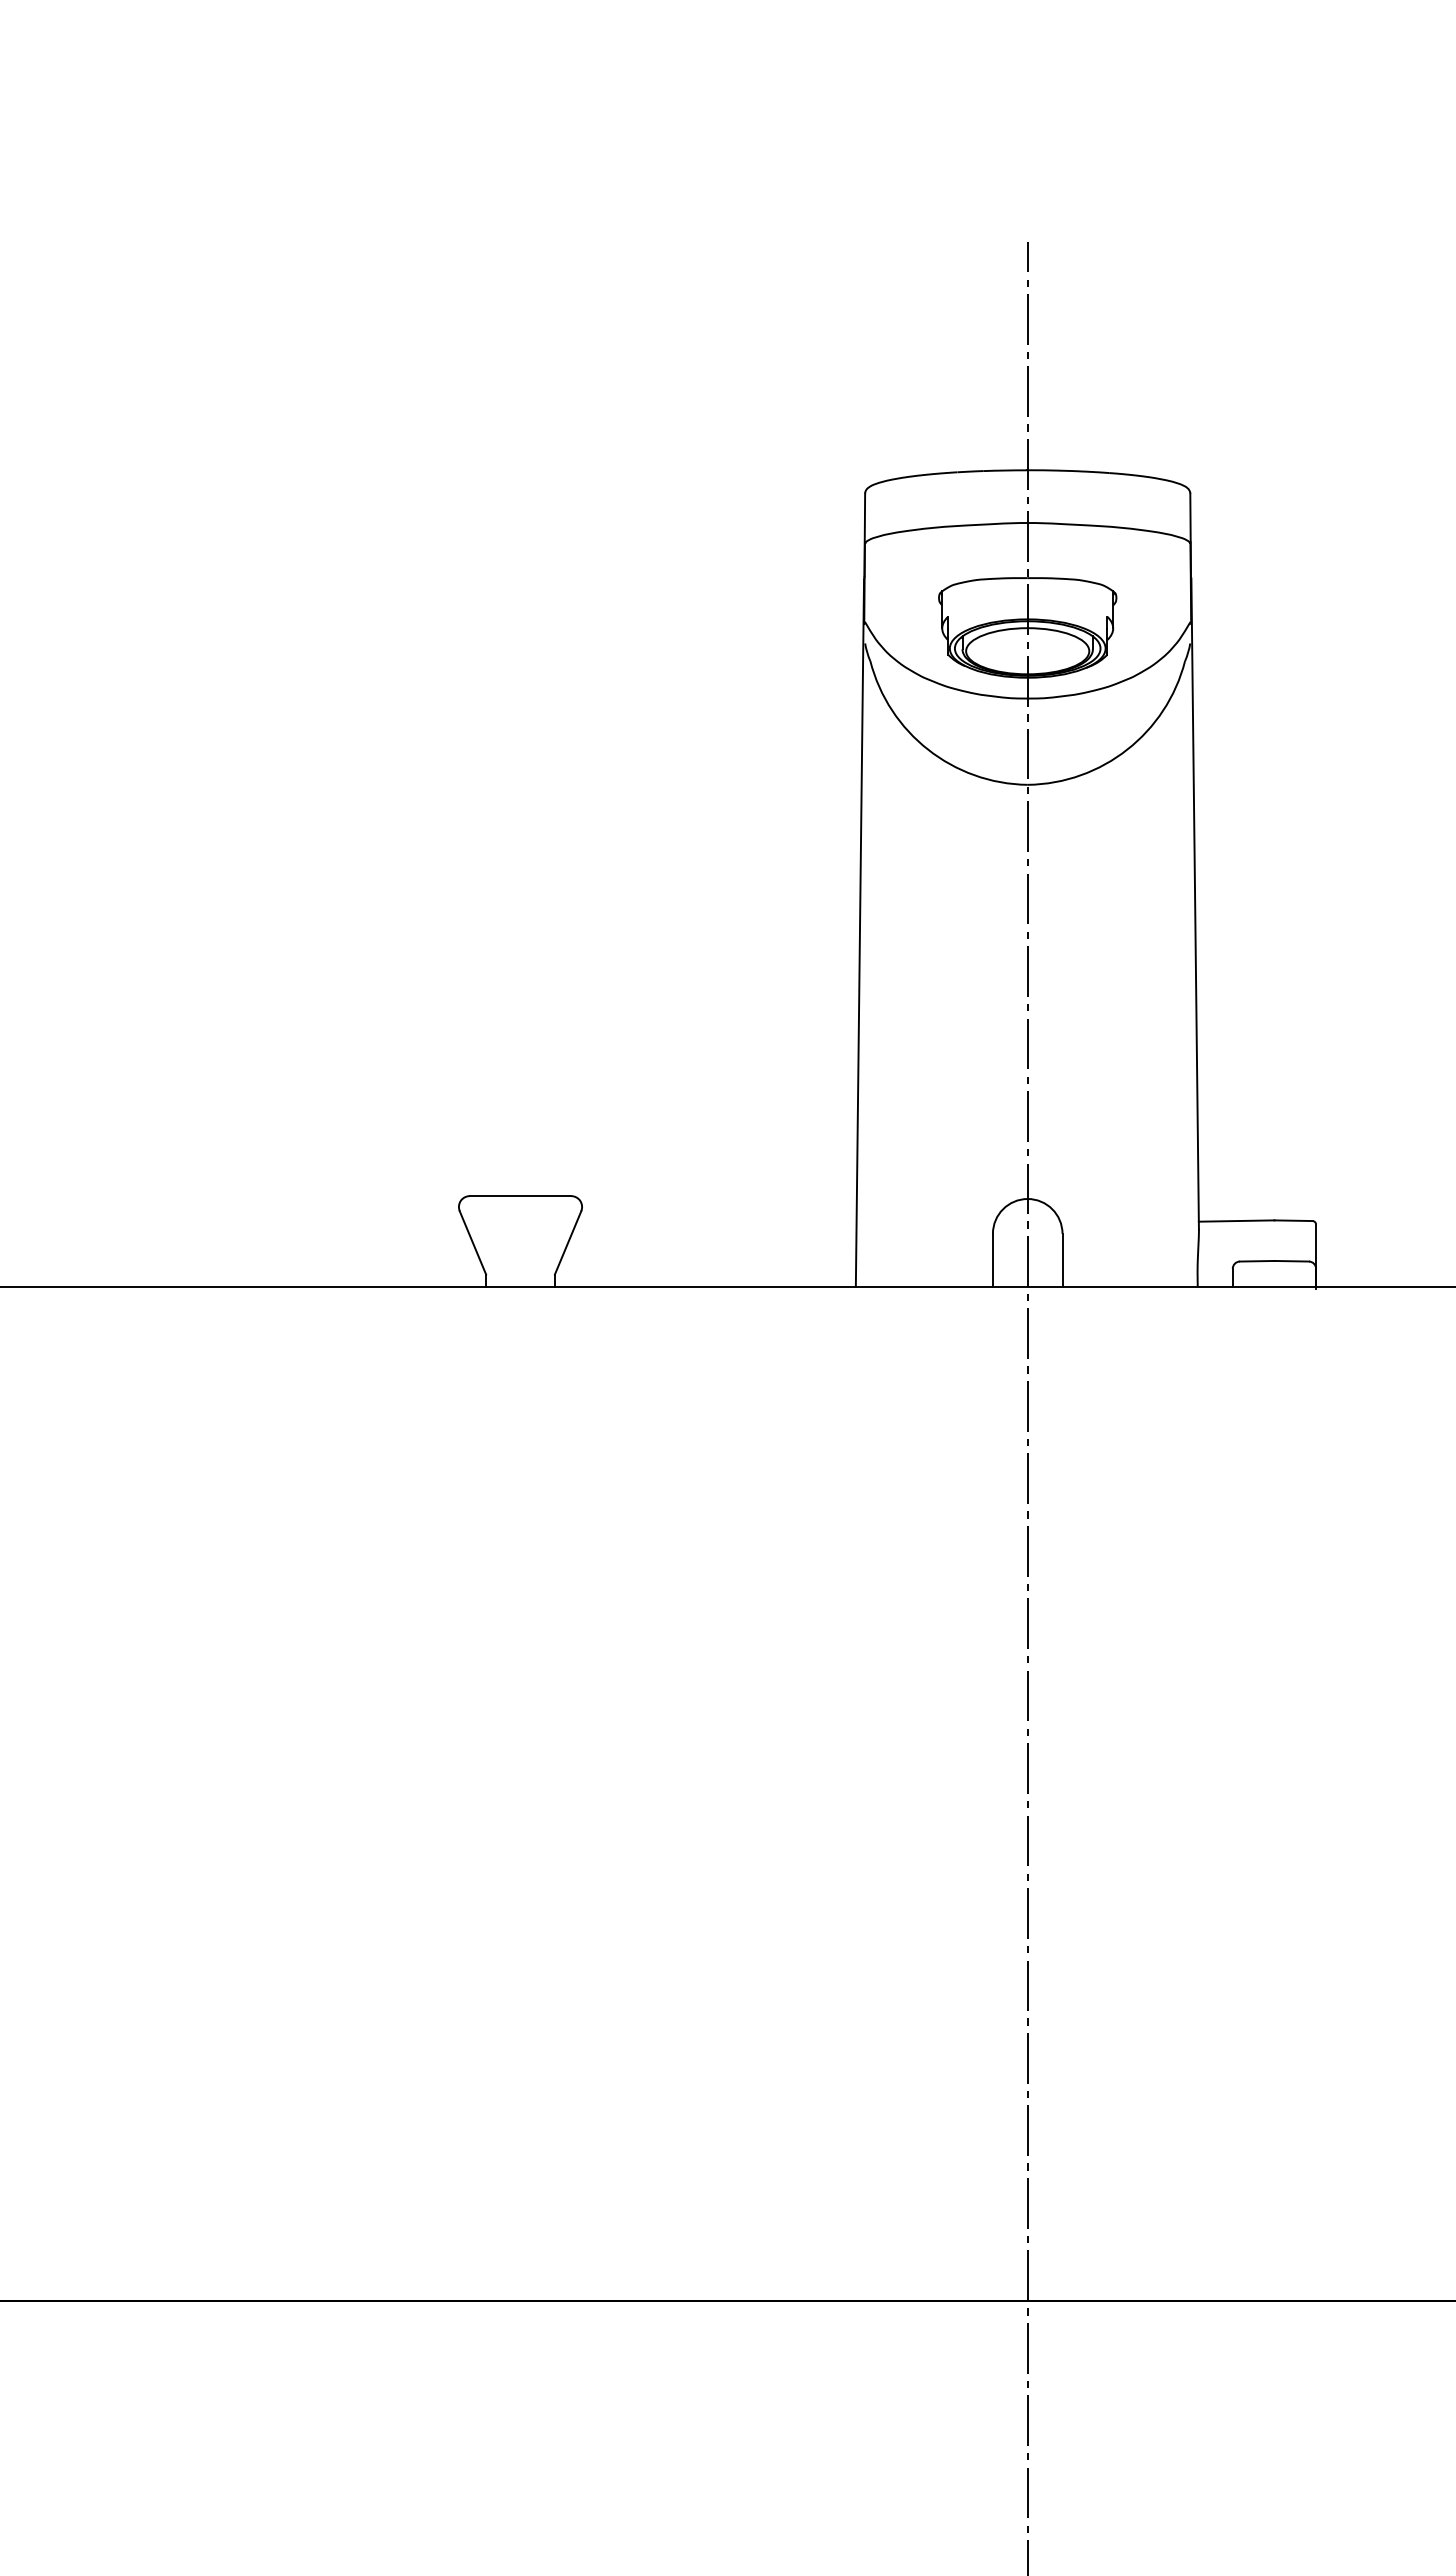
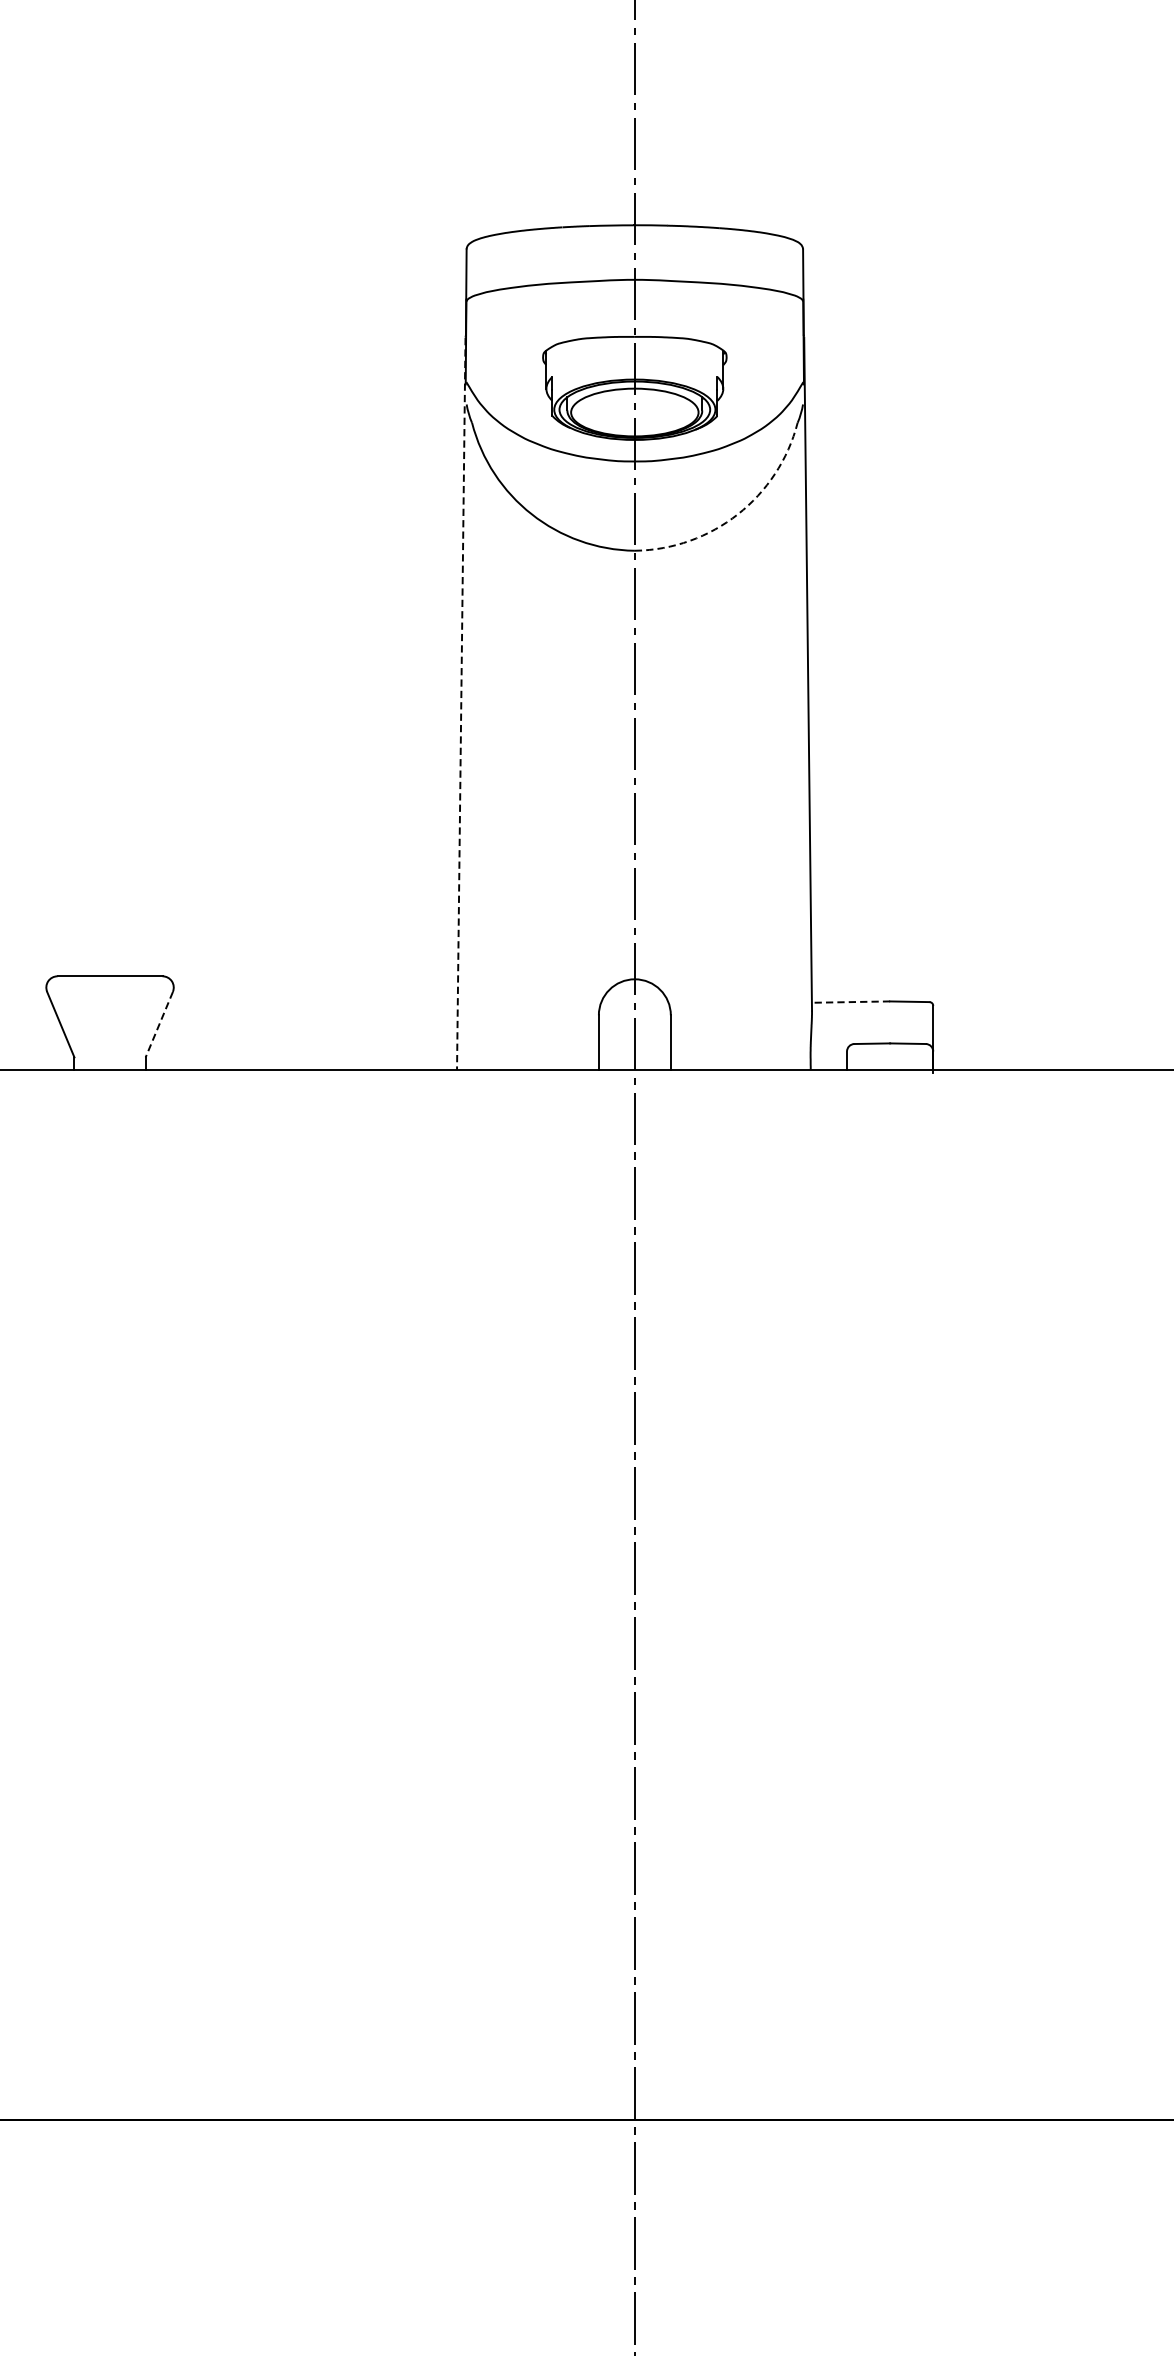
arc: (1127, 749) -> (738, 514), solid -> dashed
line: (859, 932) -> (460, 703), solid -> dashed
line: (1236, 1221) -> (850, 1002), solid -> dashed
line: (567, 1243) -> (158, 1025), solid -> dashed

